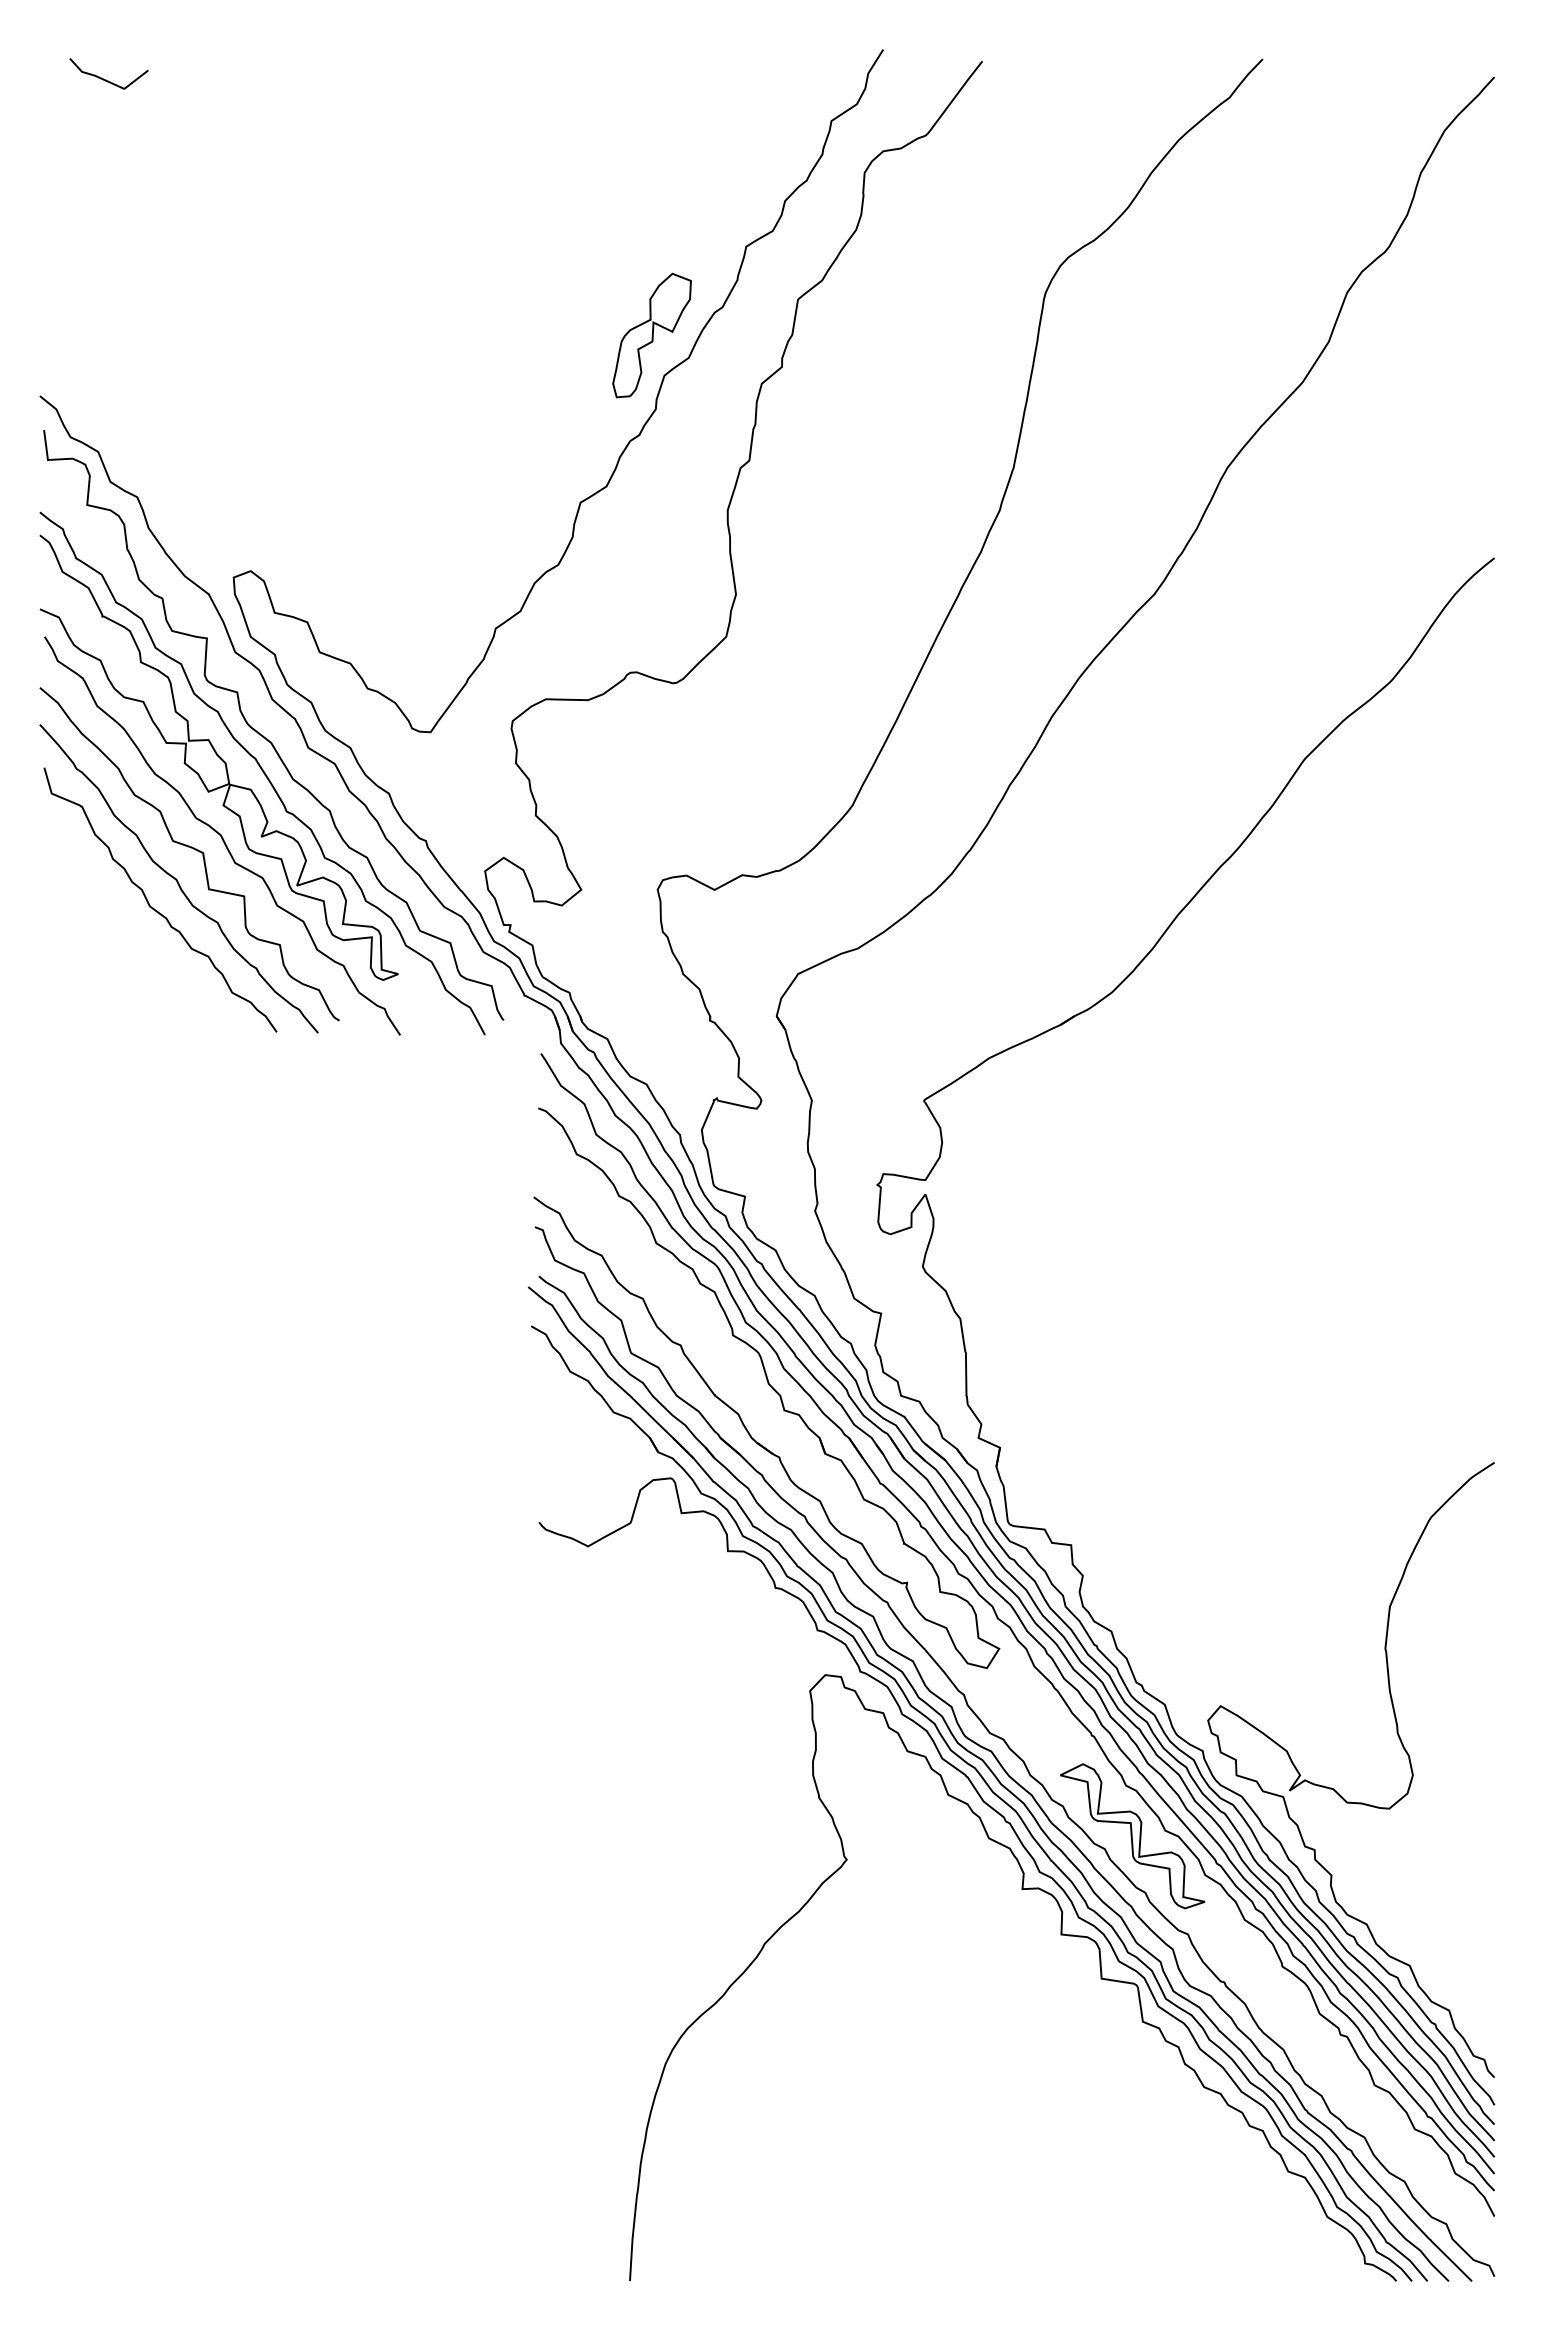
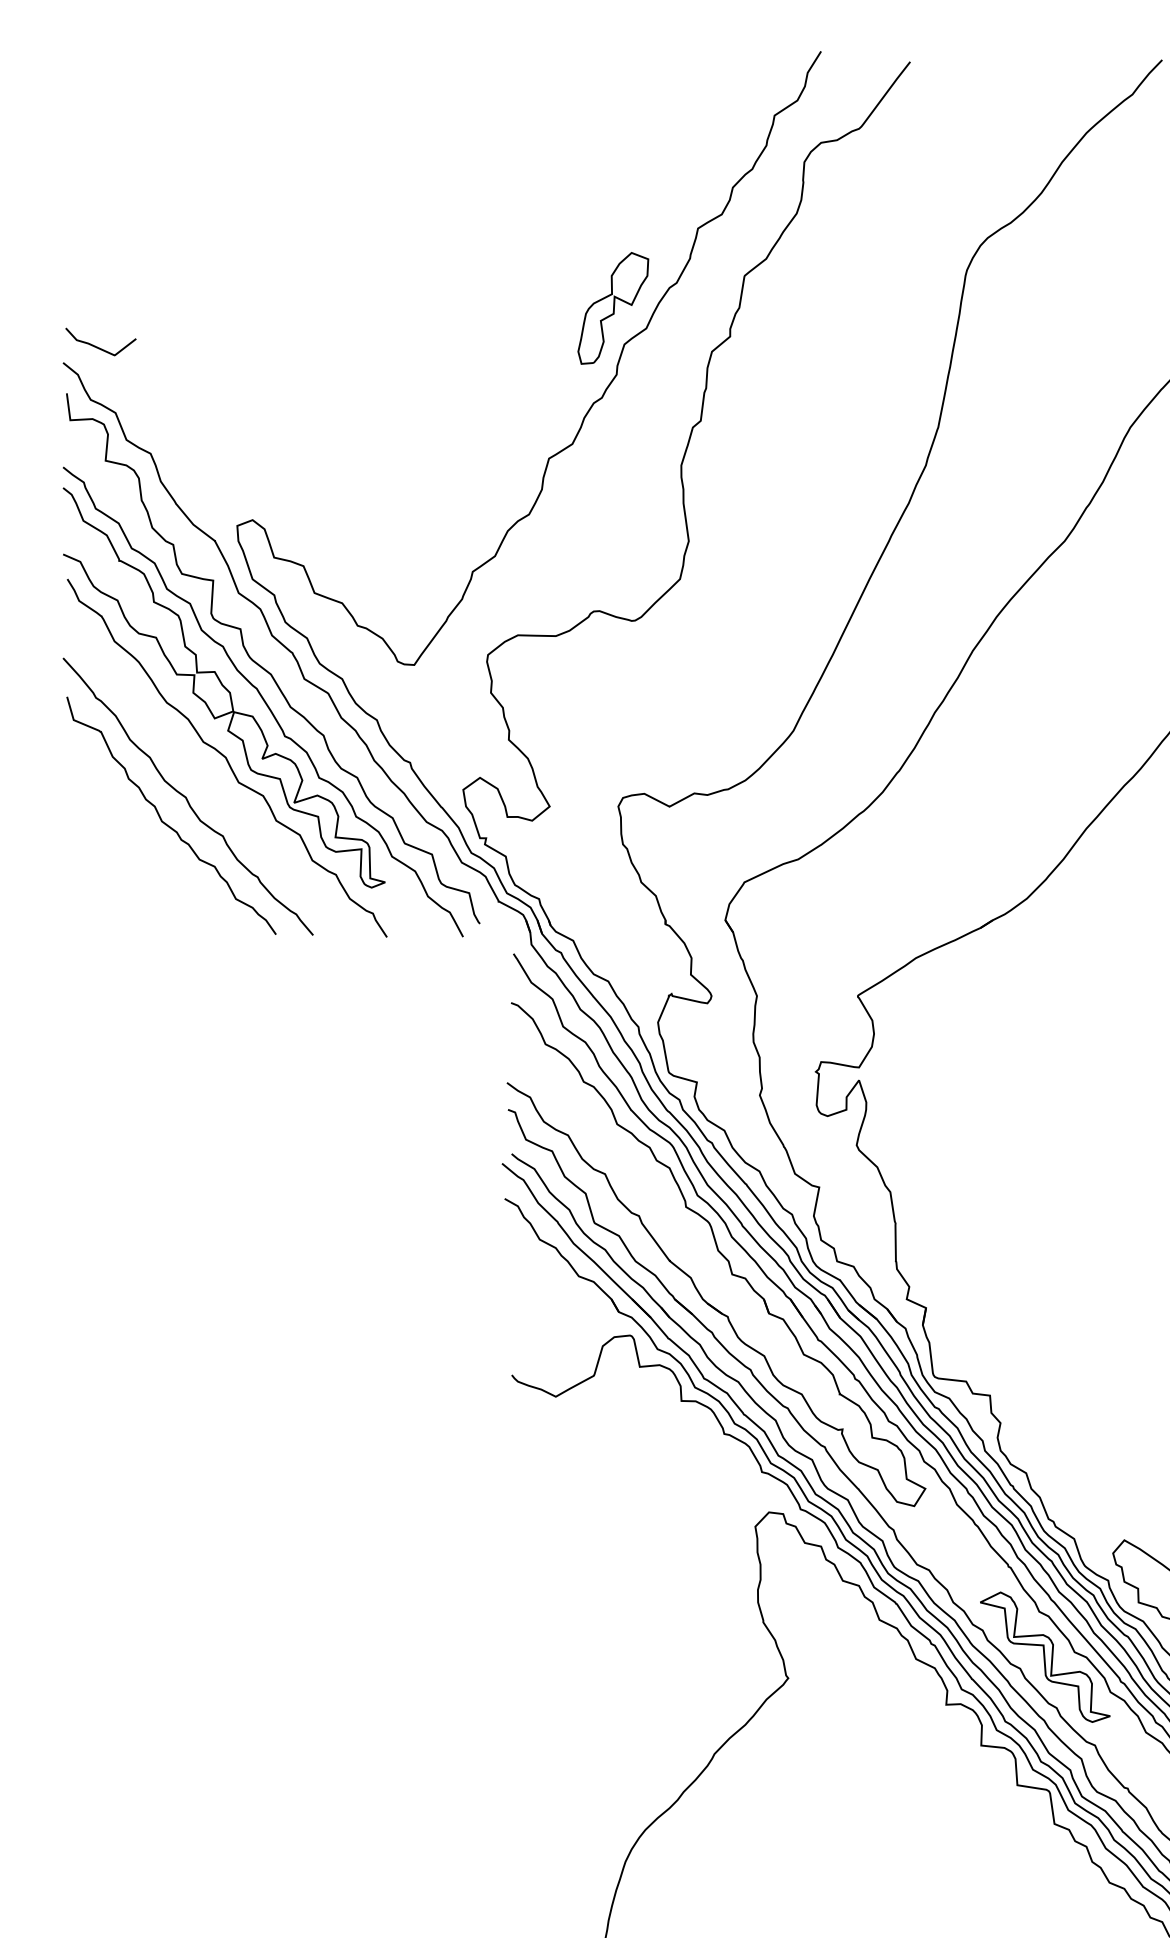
curve: (106, 79) -> (98, 347), moved
curve: (190, 848) -> (198, 769), removed

